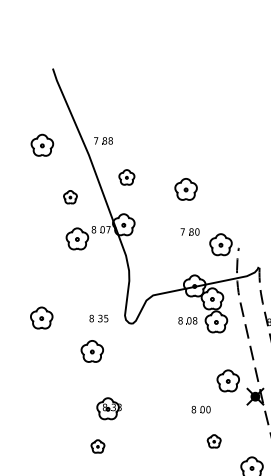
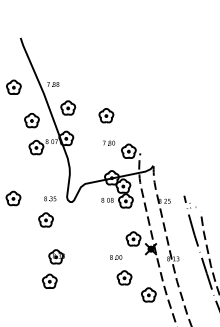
part: (127, 176) -> (68, 107), size x1.43
part: (69, 196) -> (31, 120), size x1.67
part: (214, 440) -> (124, 277), size x1.67
part: (97, 445) -> (49, 280), size x1.67

